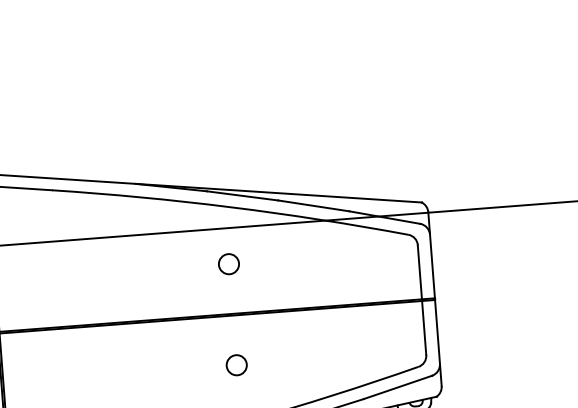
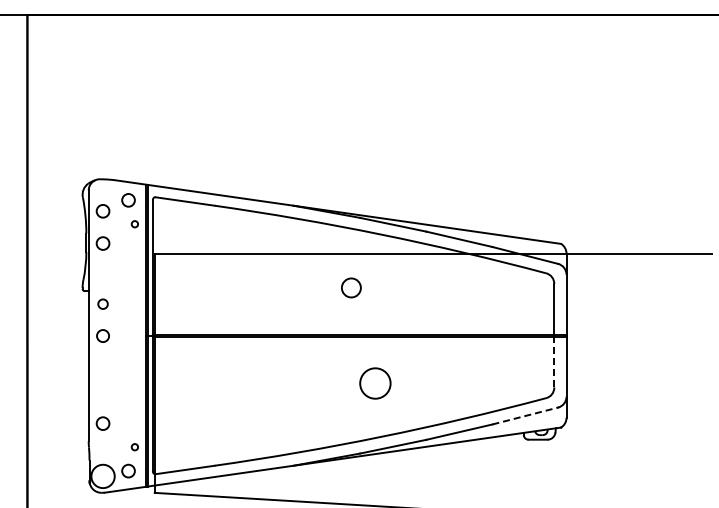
circle: (229, 263) -> (351, 287), moved
line: (424, 327) -> (554, 361), solid -> dashed
circle: (235, 365) -> (374, 383), size x1.6
line: (398, 387) -> (525, 416), solid -> dashed

